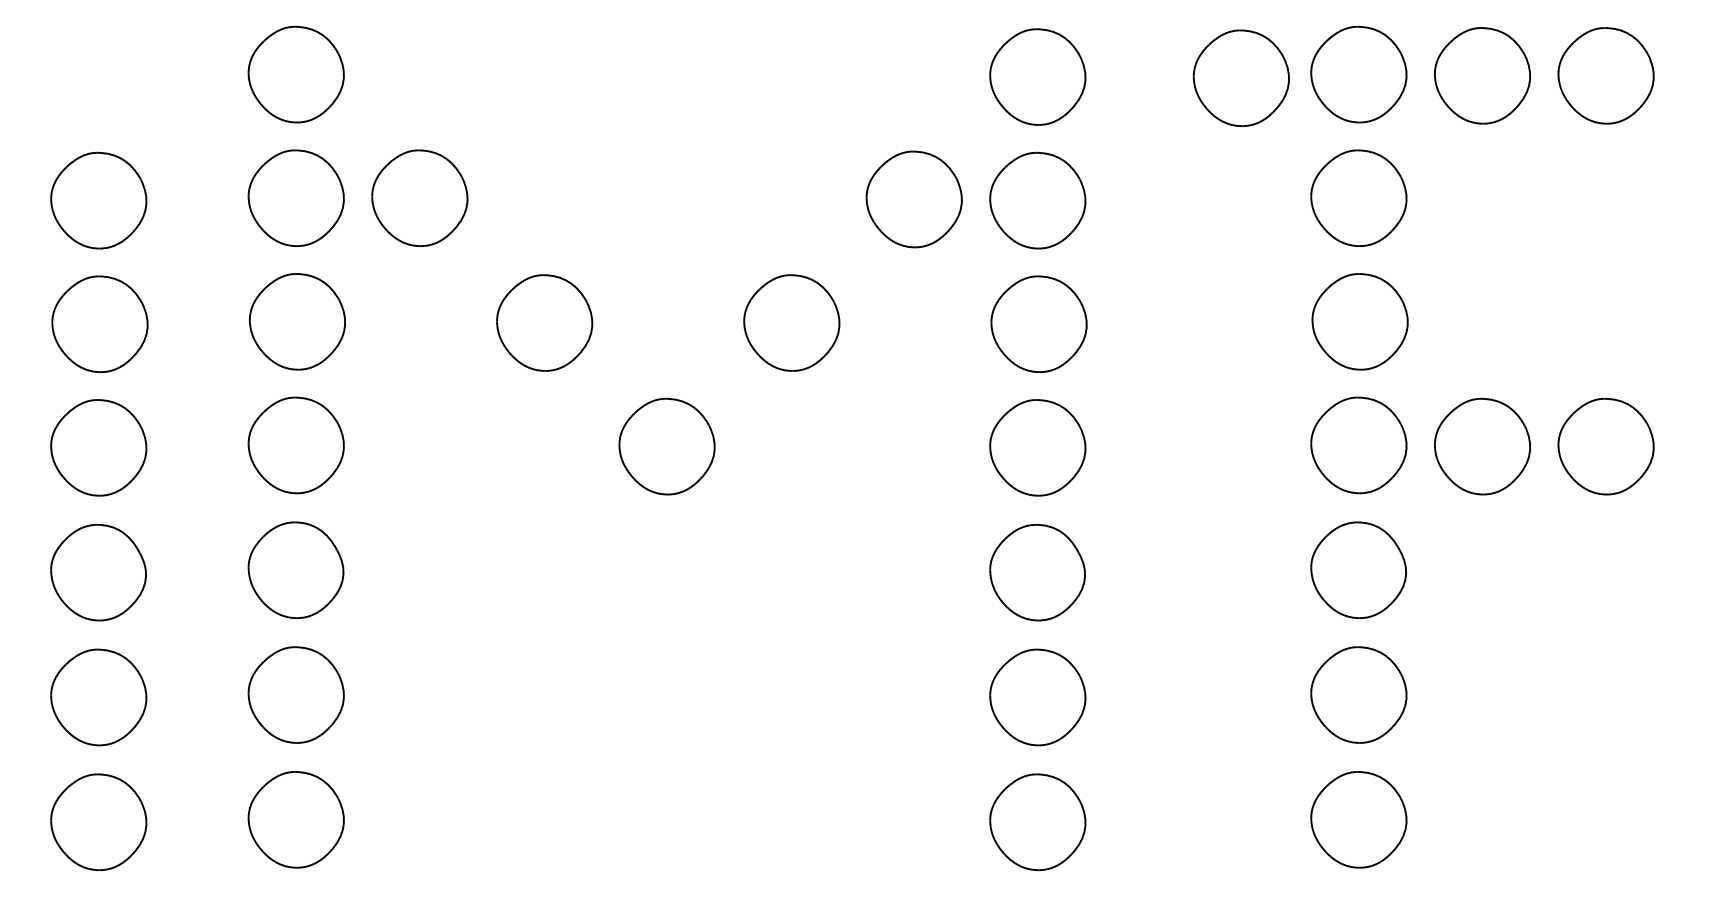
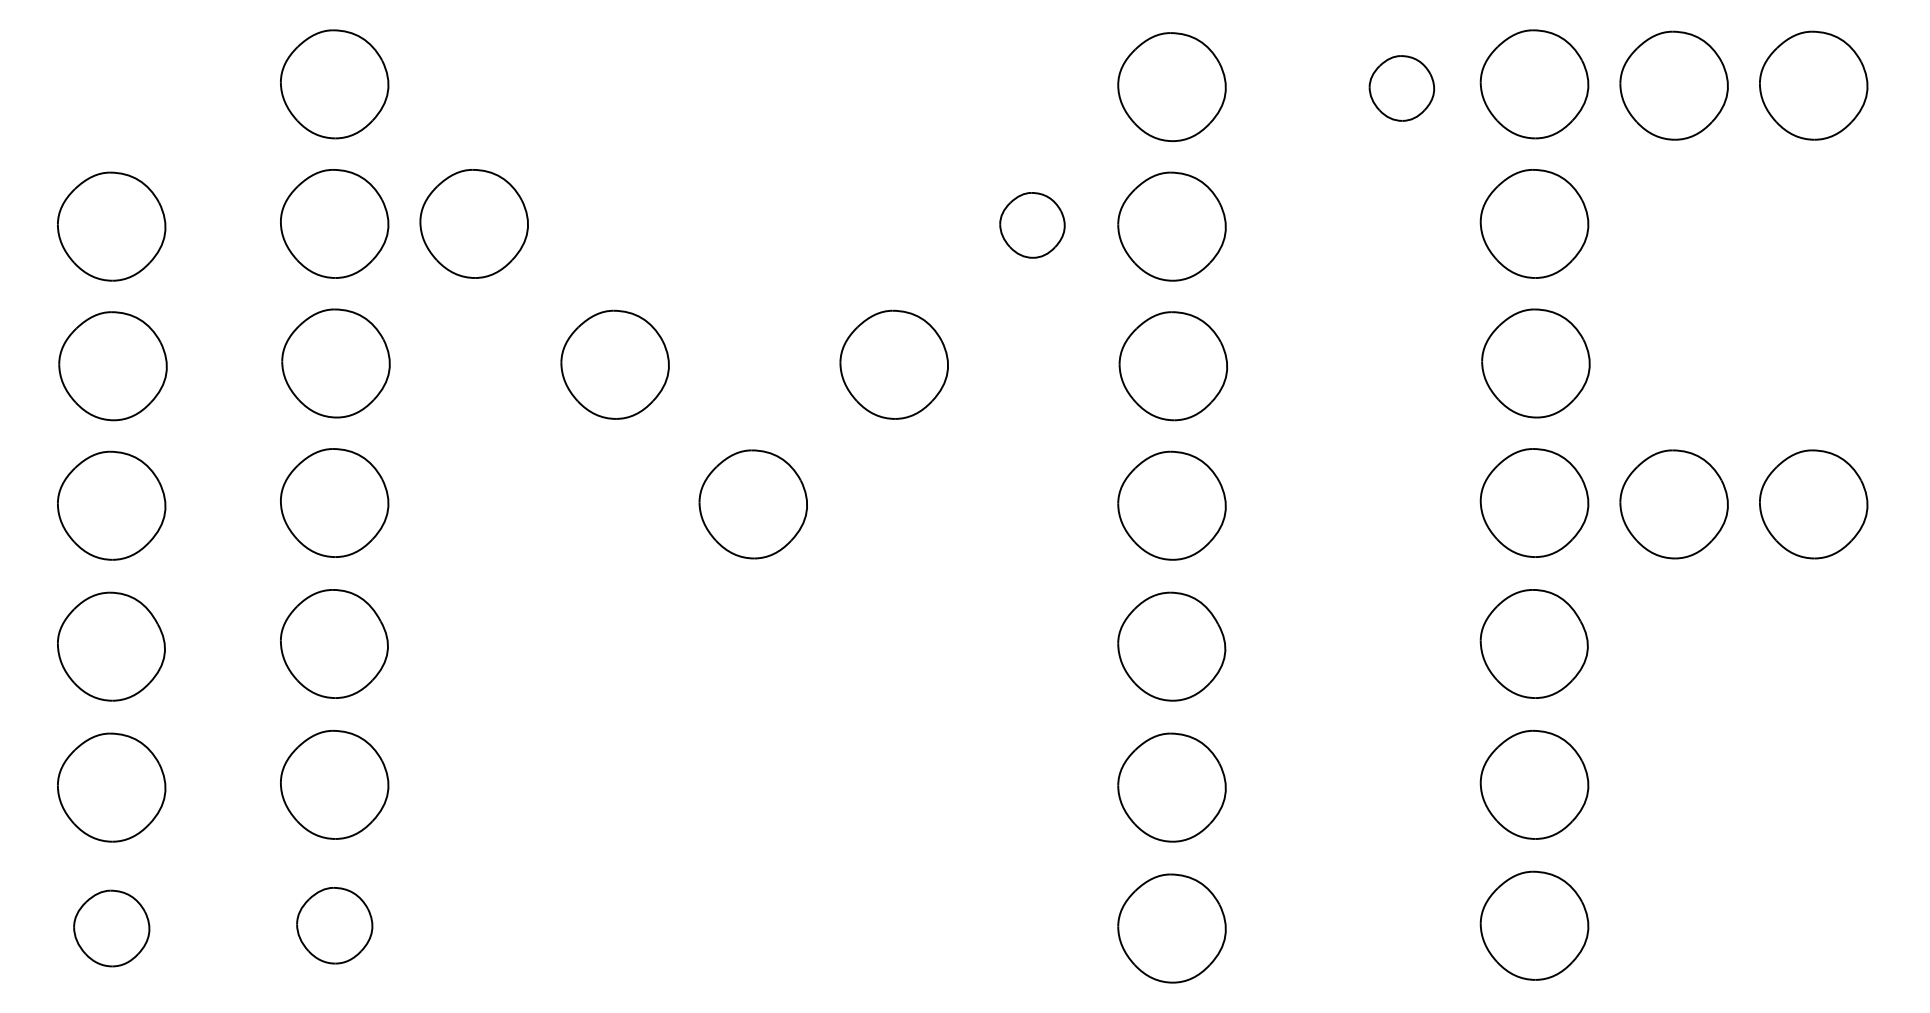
part: (1241, 78) -> (1401, 88), size x0.6
part: (914, 199) -> (1032, 225), size x0.6
part: (296, 819) -> (334, 925), size x0.7
part: (98, 822) -> (111, 928), size x0.7

